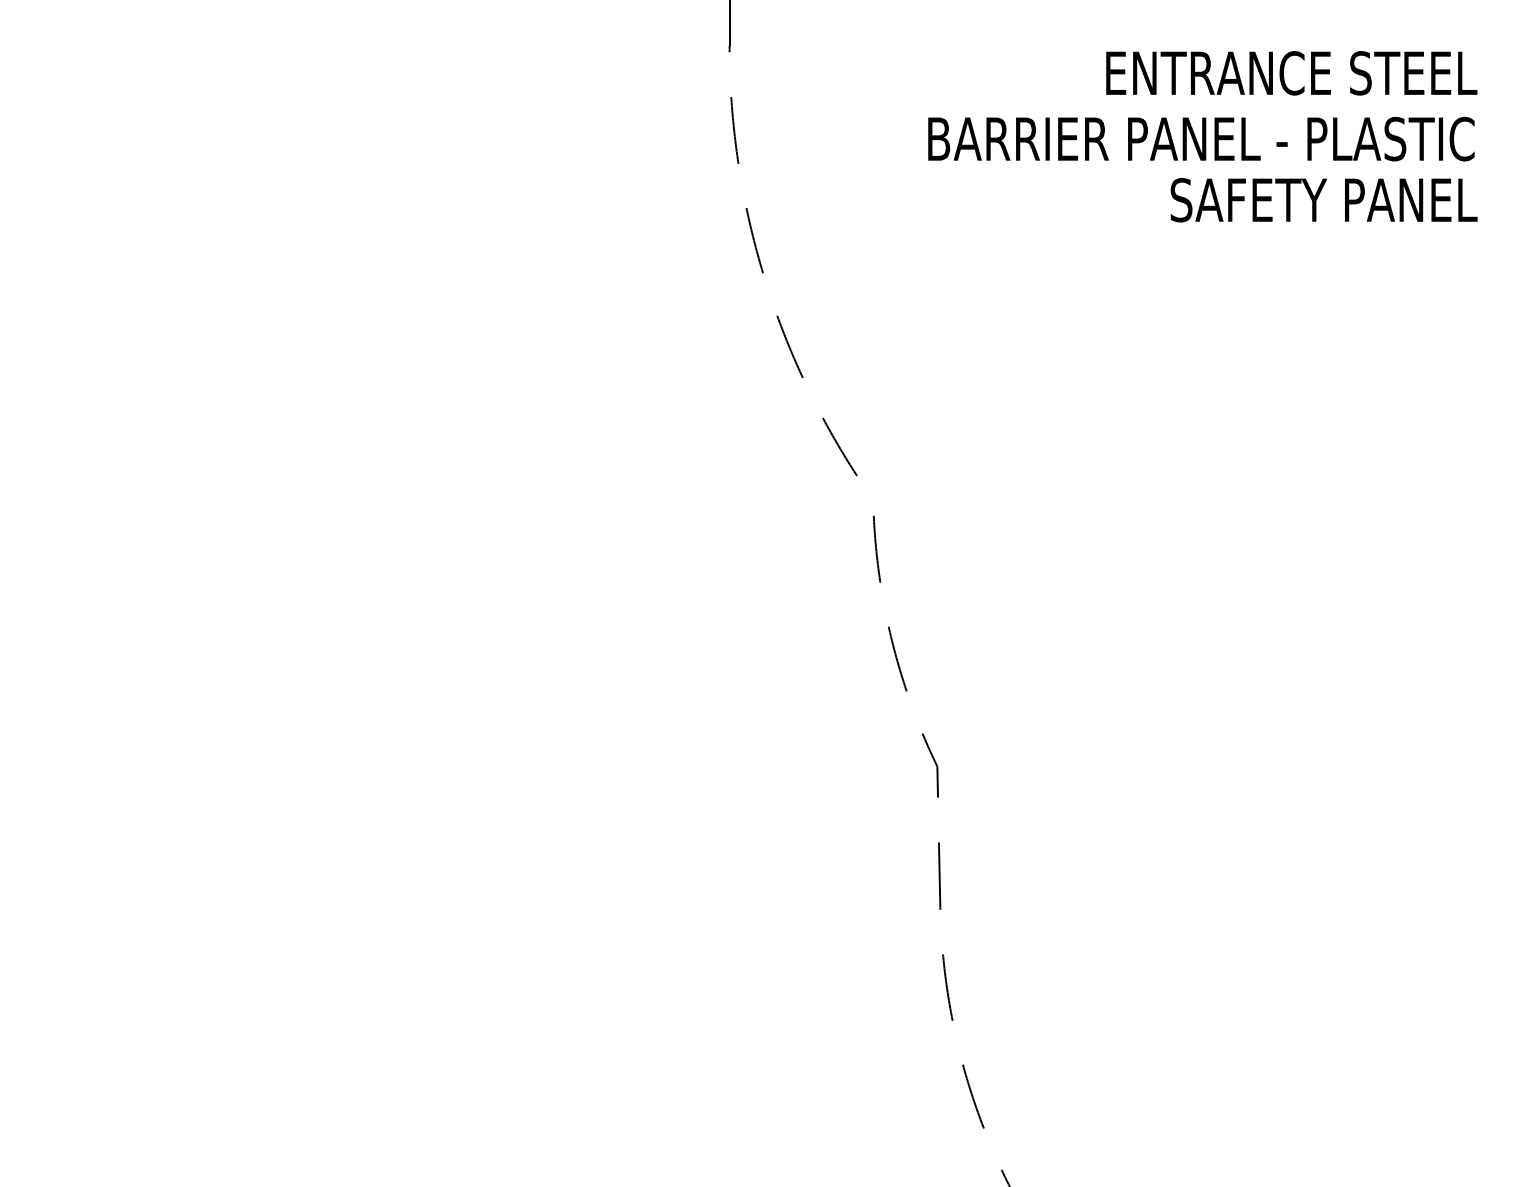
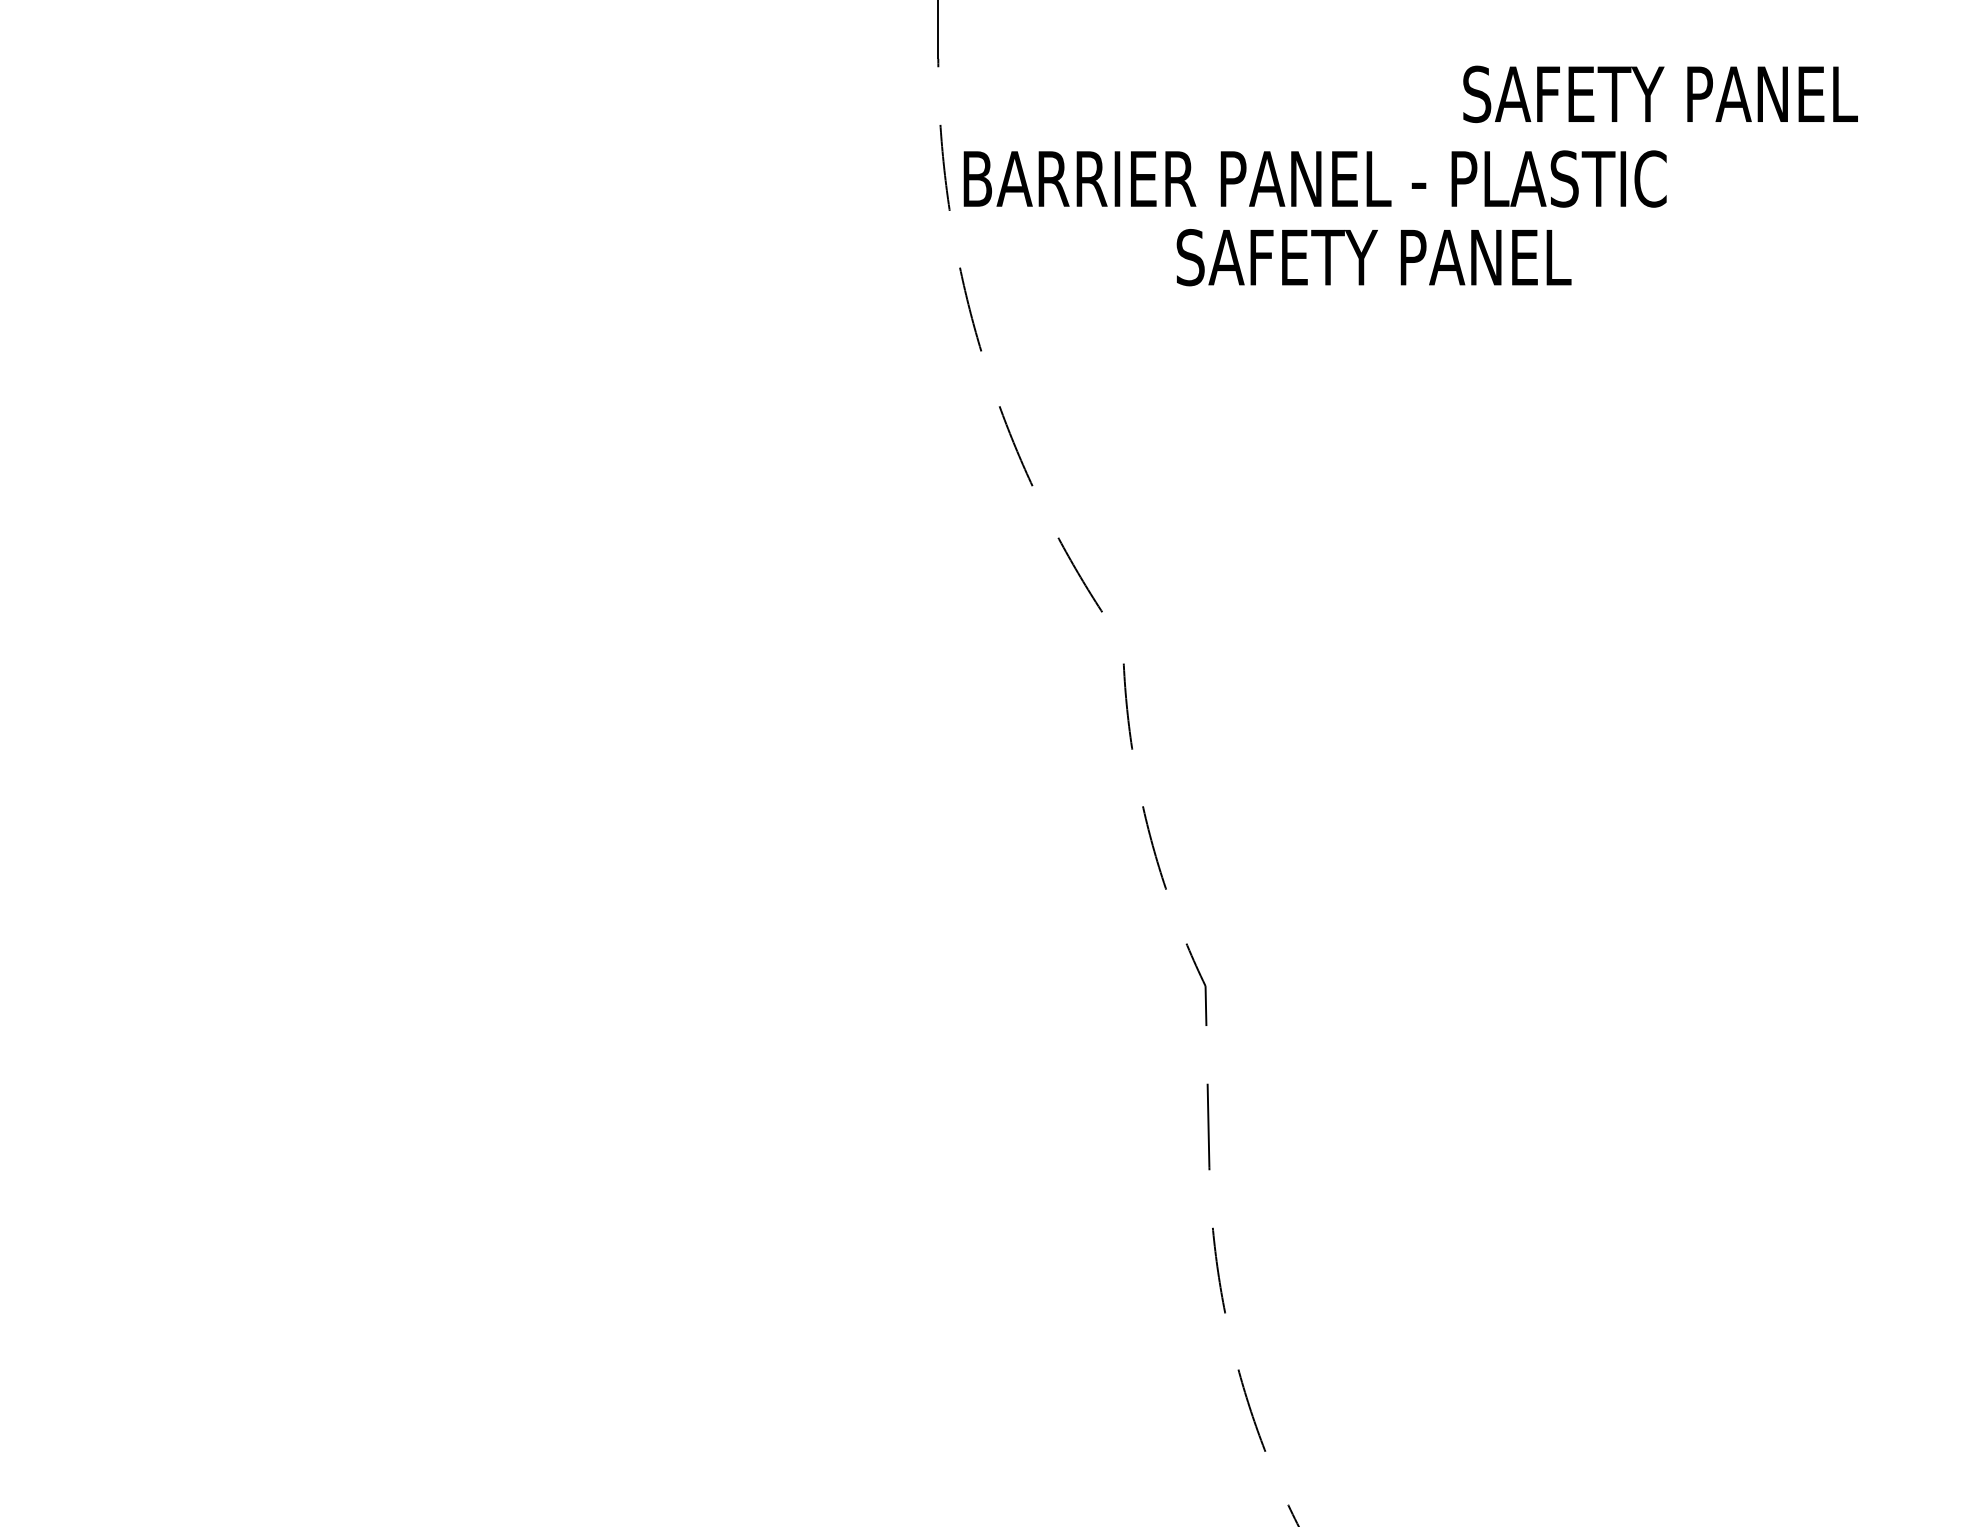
text: (1291, 73) -> (1661, 94), ENTRANCE STEEL -> SAFETY PANEL
text: (1200, 138) -> (1314, 178), moved
text: (1323, 200) -> (1373, 257), moved

